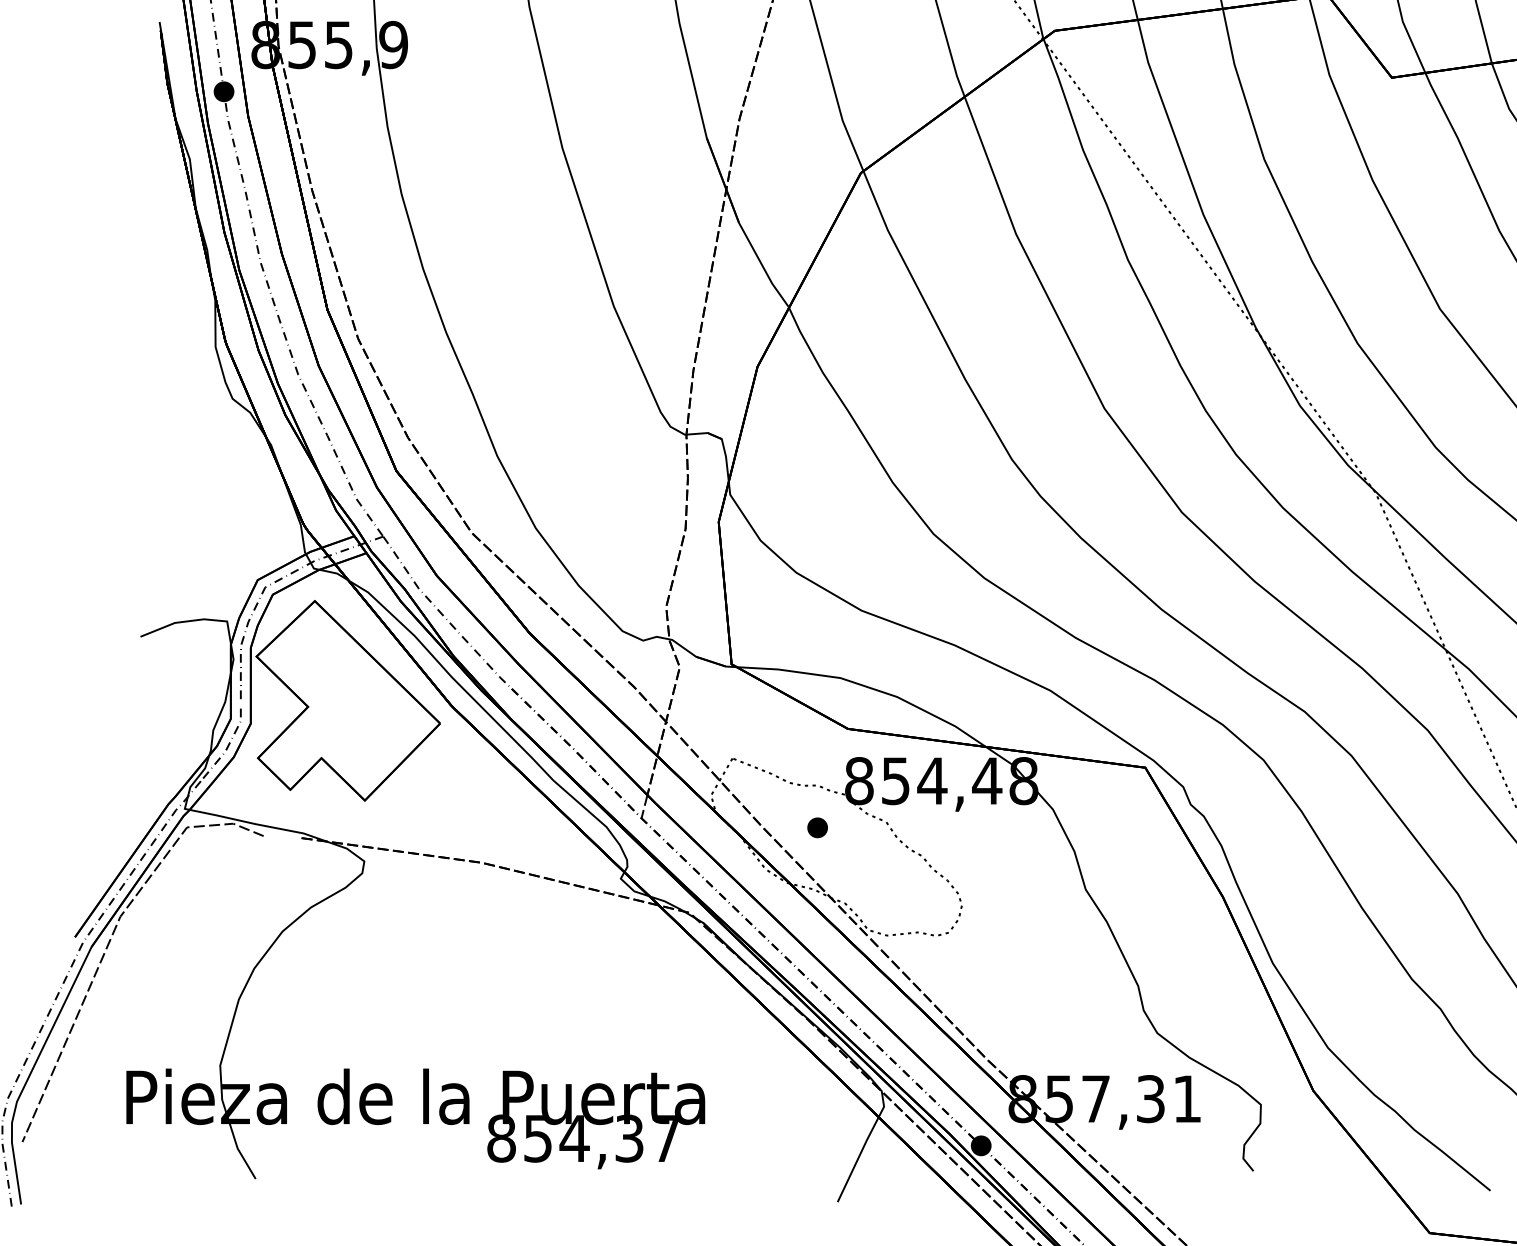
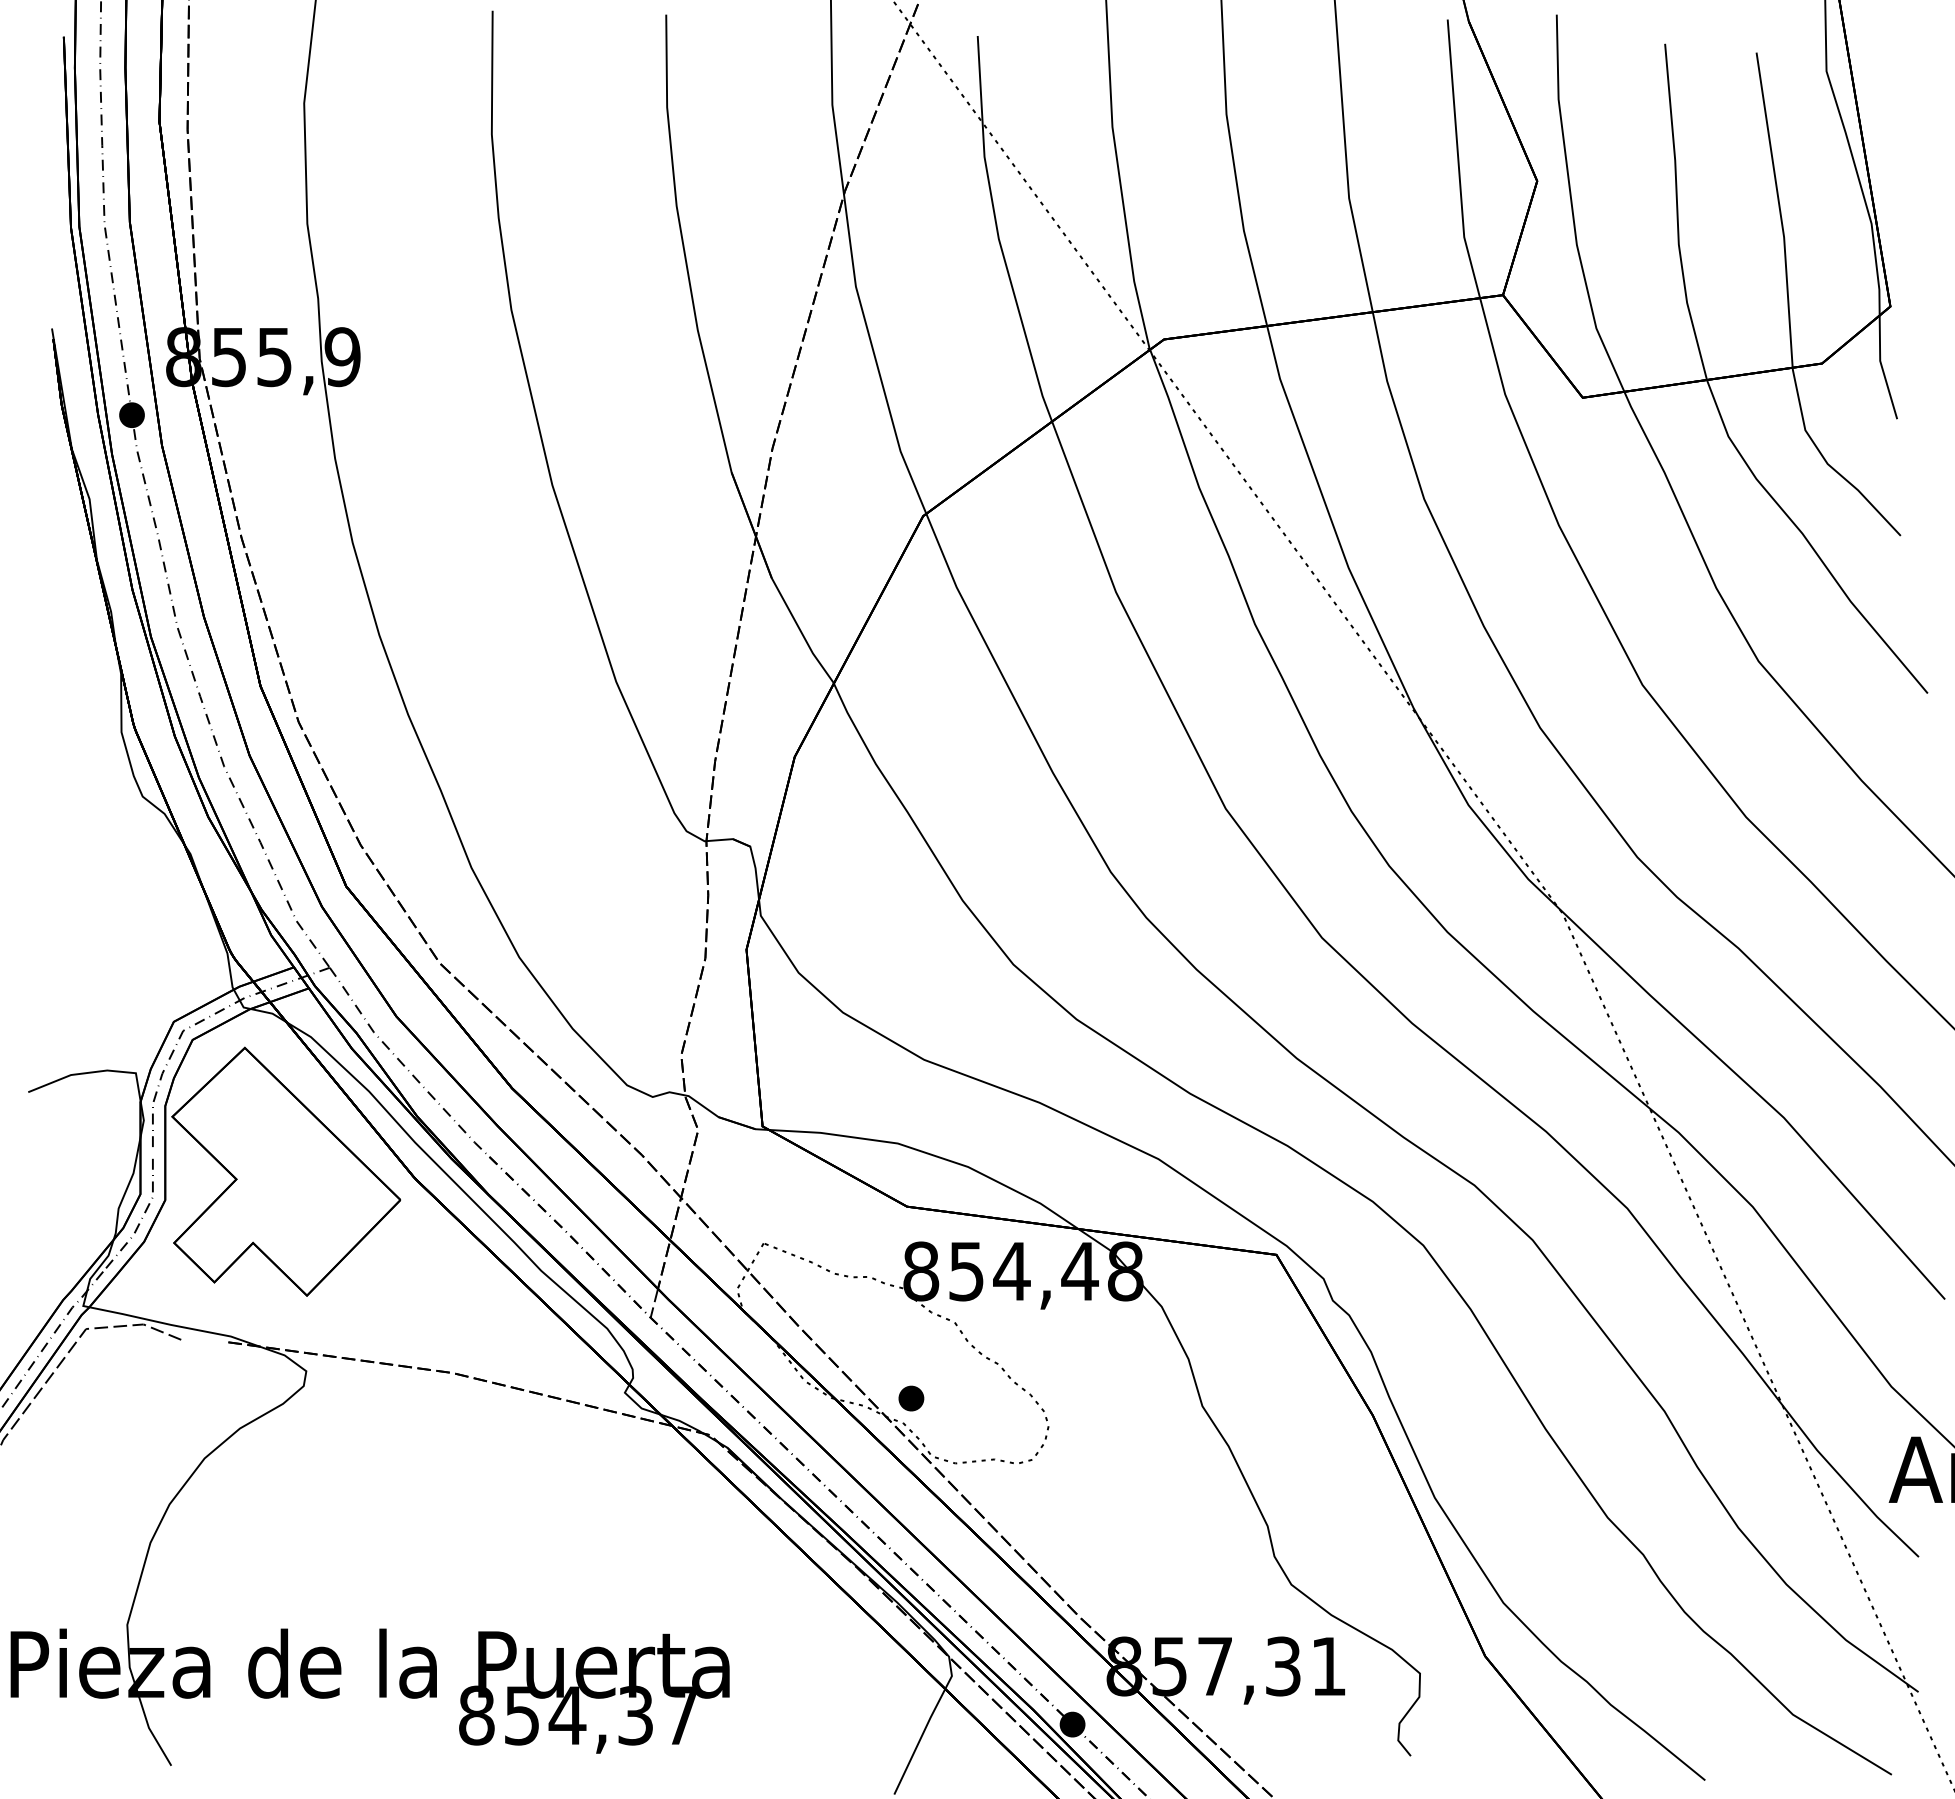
part: (817, 827) -> (911, 1398), moved

